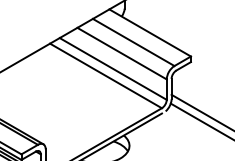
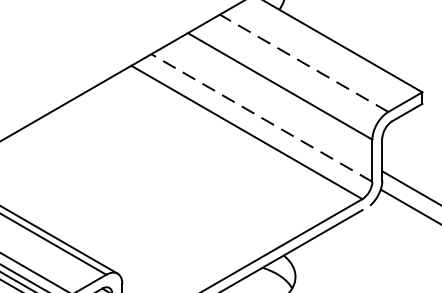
line: (133, 42) -> (303, 63), solid -> dashed
line: (113, 68) -> (262, 117), solid -> dashed

